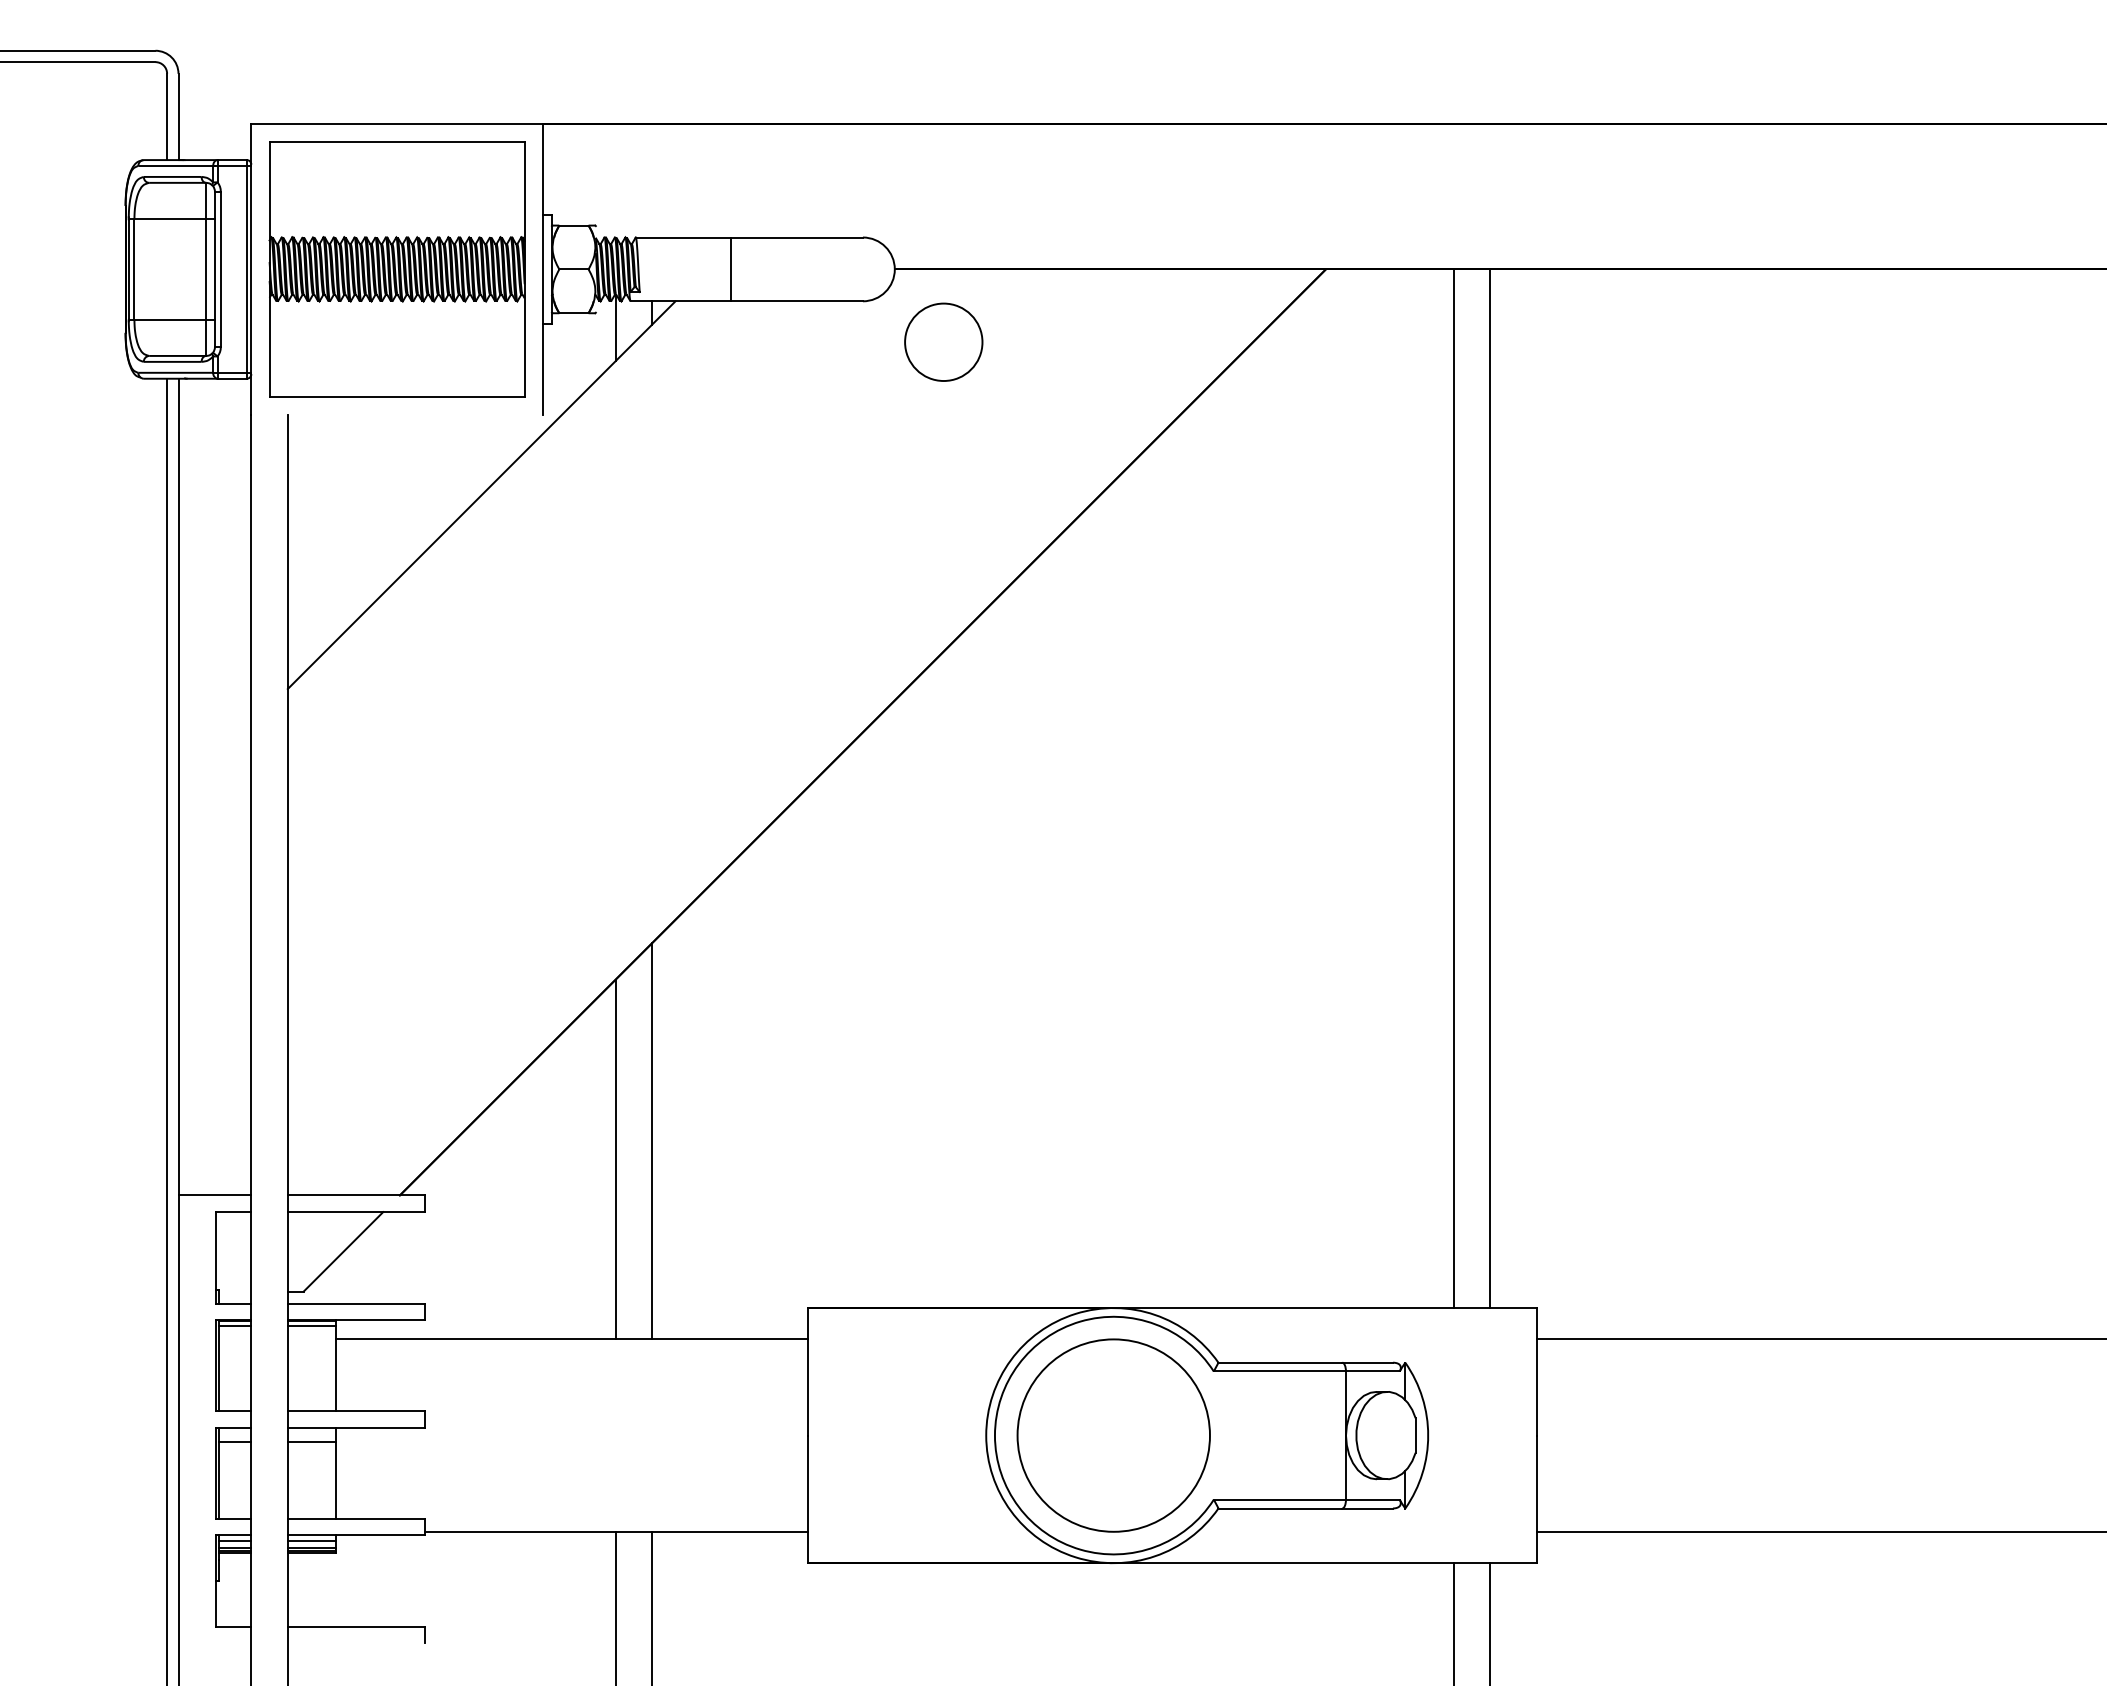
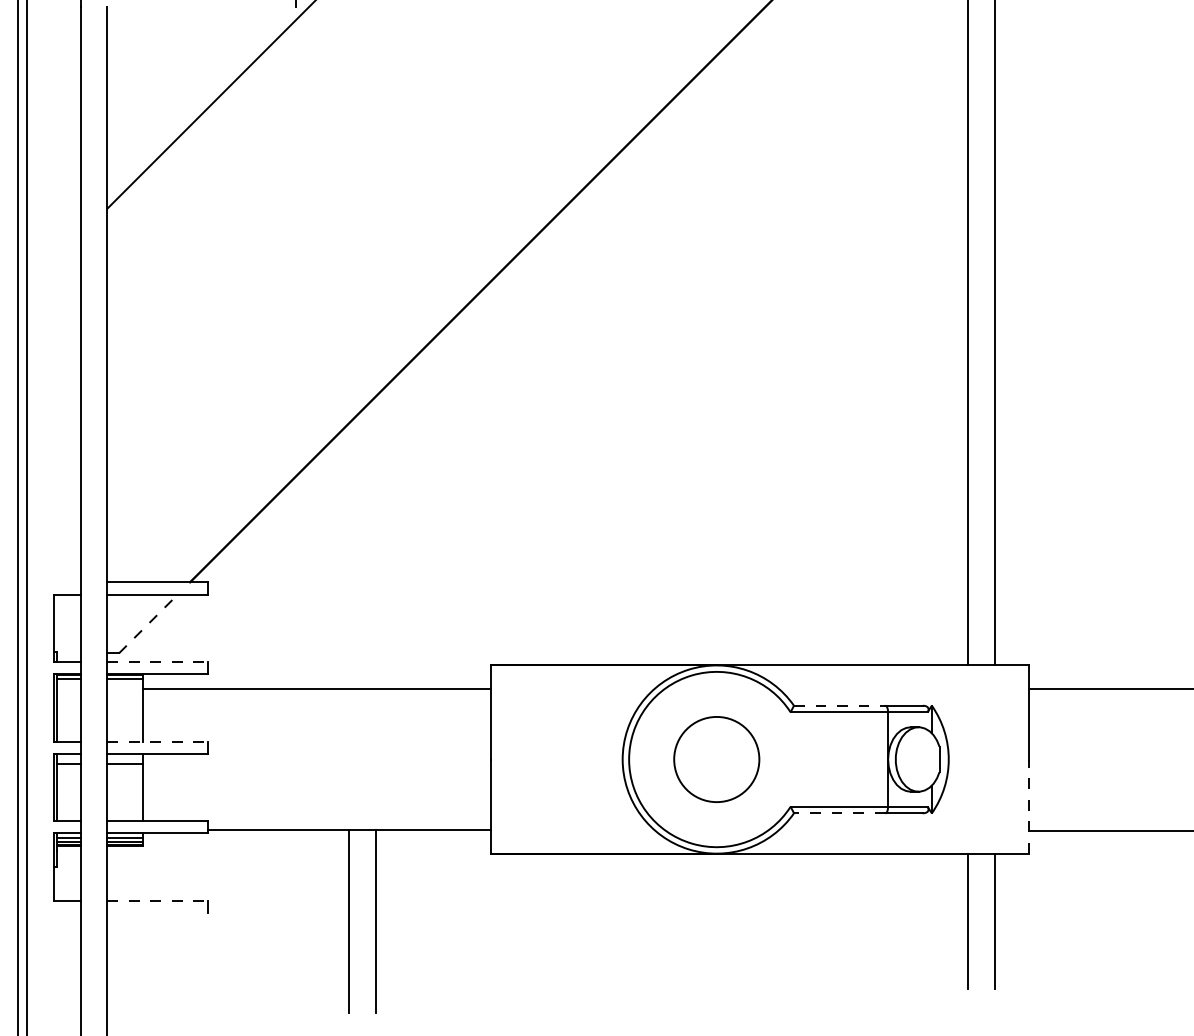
line: (652, 1141) -> (376, 542), removed
line: (615, 1159) -> (349, 555), removed
line: (214, 1195) -> (53, 582), removed
line: (343, 1251) -> (148, 623), solid -> dashed
line: (356, 1303) -> (158, 662), solid -> dashed
line: (1280, 1362) -> (839, 705), solid -> dashed
line: (356, 1411) -> (158, 741), solid -> dashed
circle: (1113, 1435) -> (716, 759), size x0.6
line: (1536, 1499) -> (1028, 806), solid -> dashed
line: (1280, 1508) -> (839, 813), solid -> dashed
line: (356, 1627) -> (158, 901), solid -> dashed

